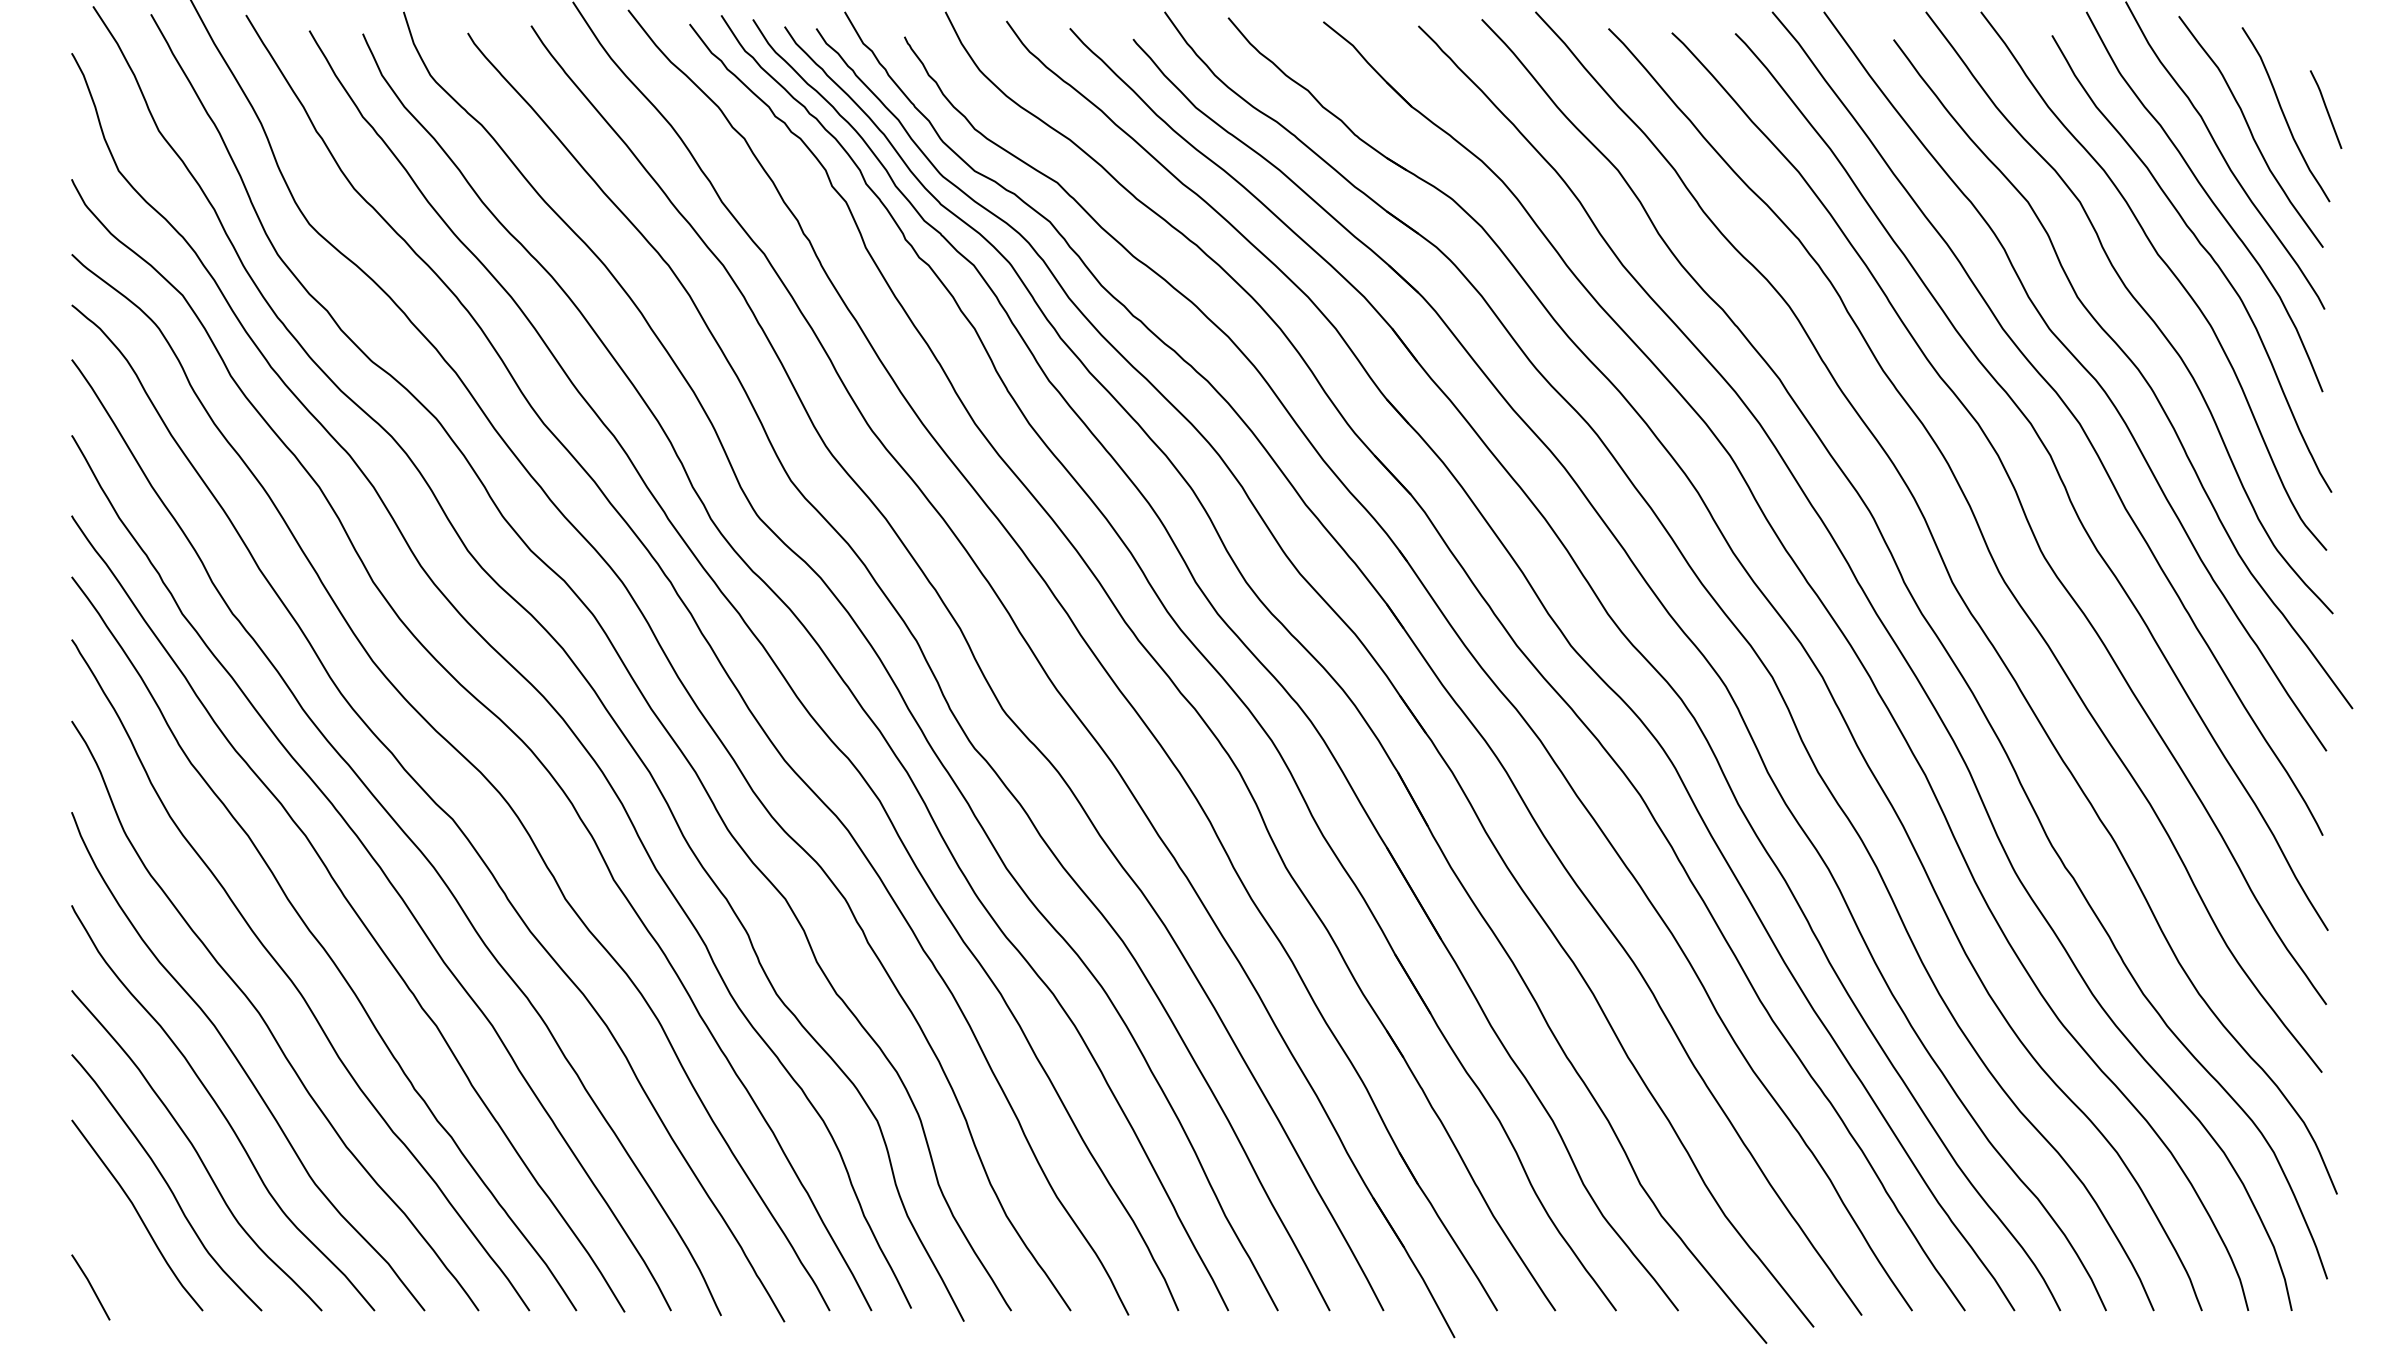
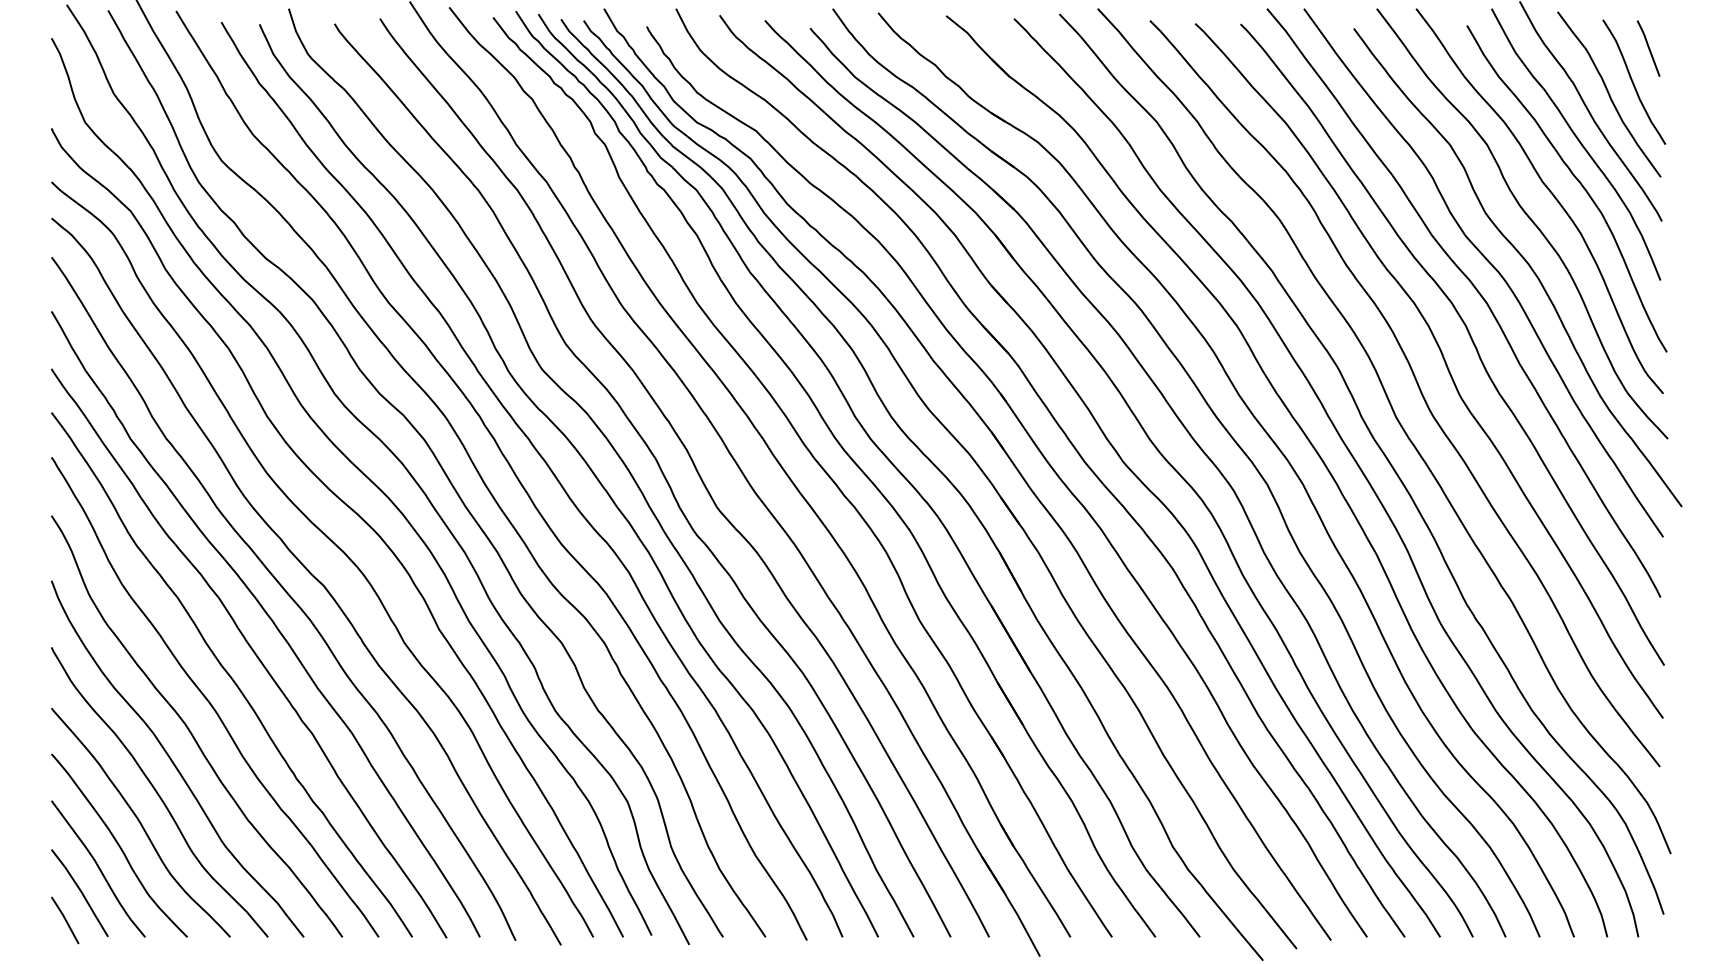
line: (2325, 109) -> (1648, 48), moved
line: (113, 1249) -> (81, 893), added

